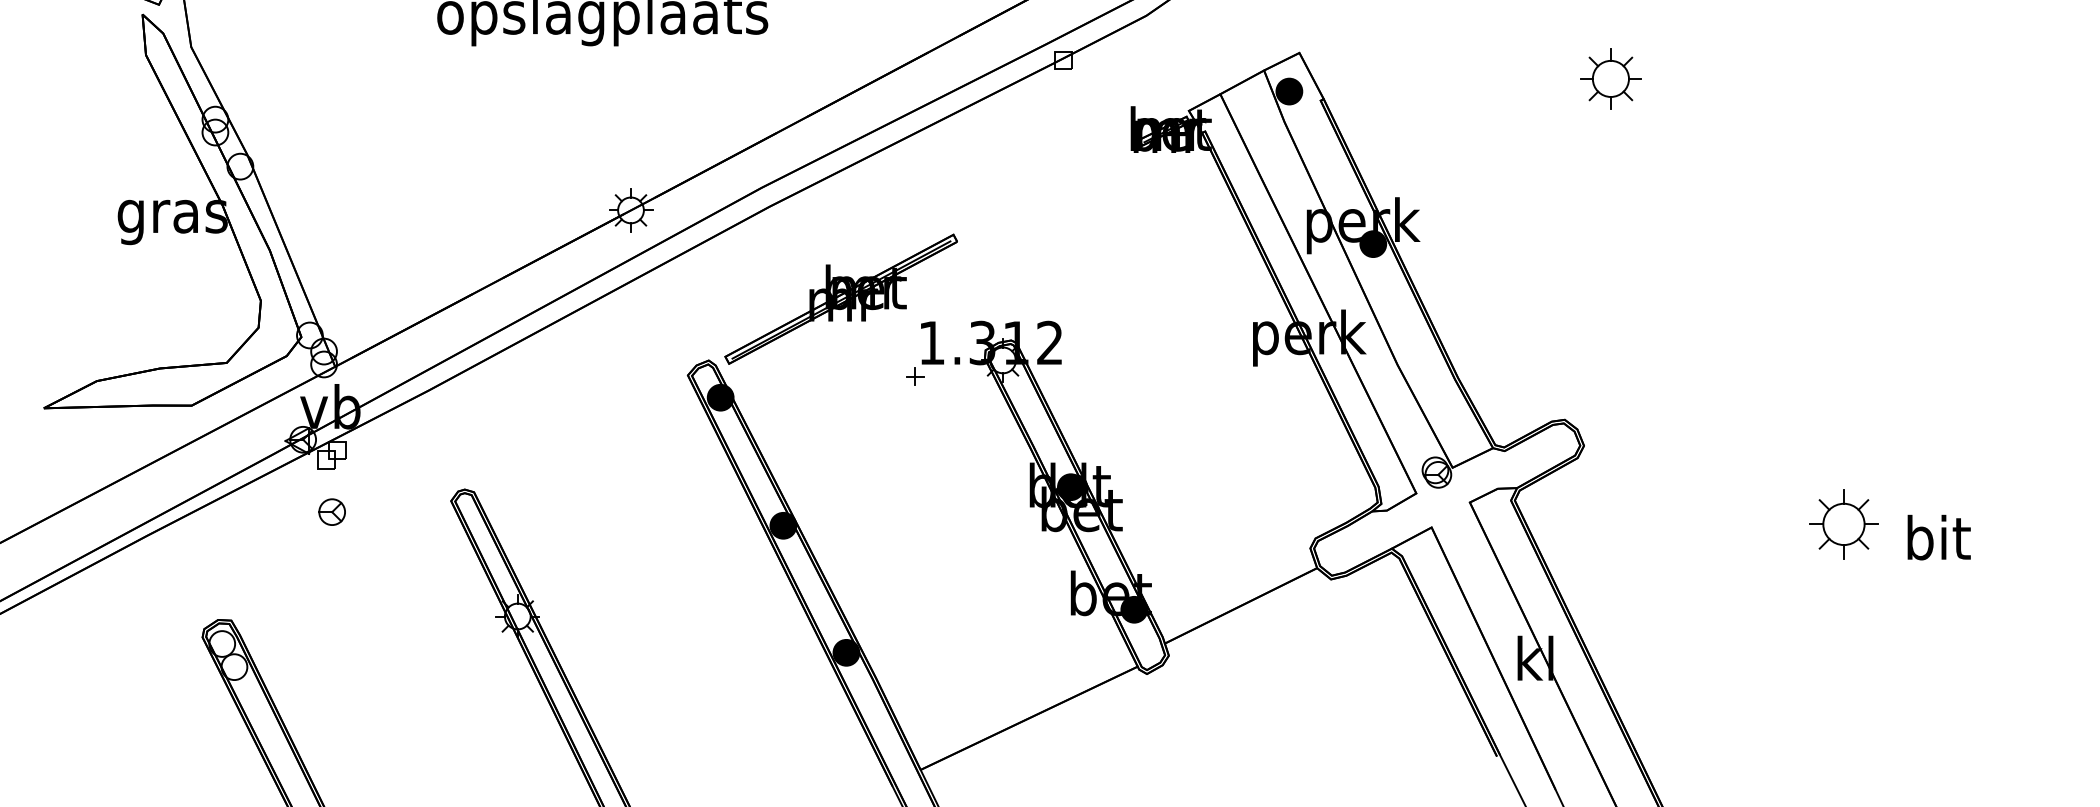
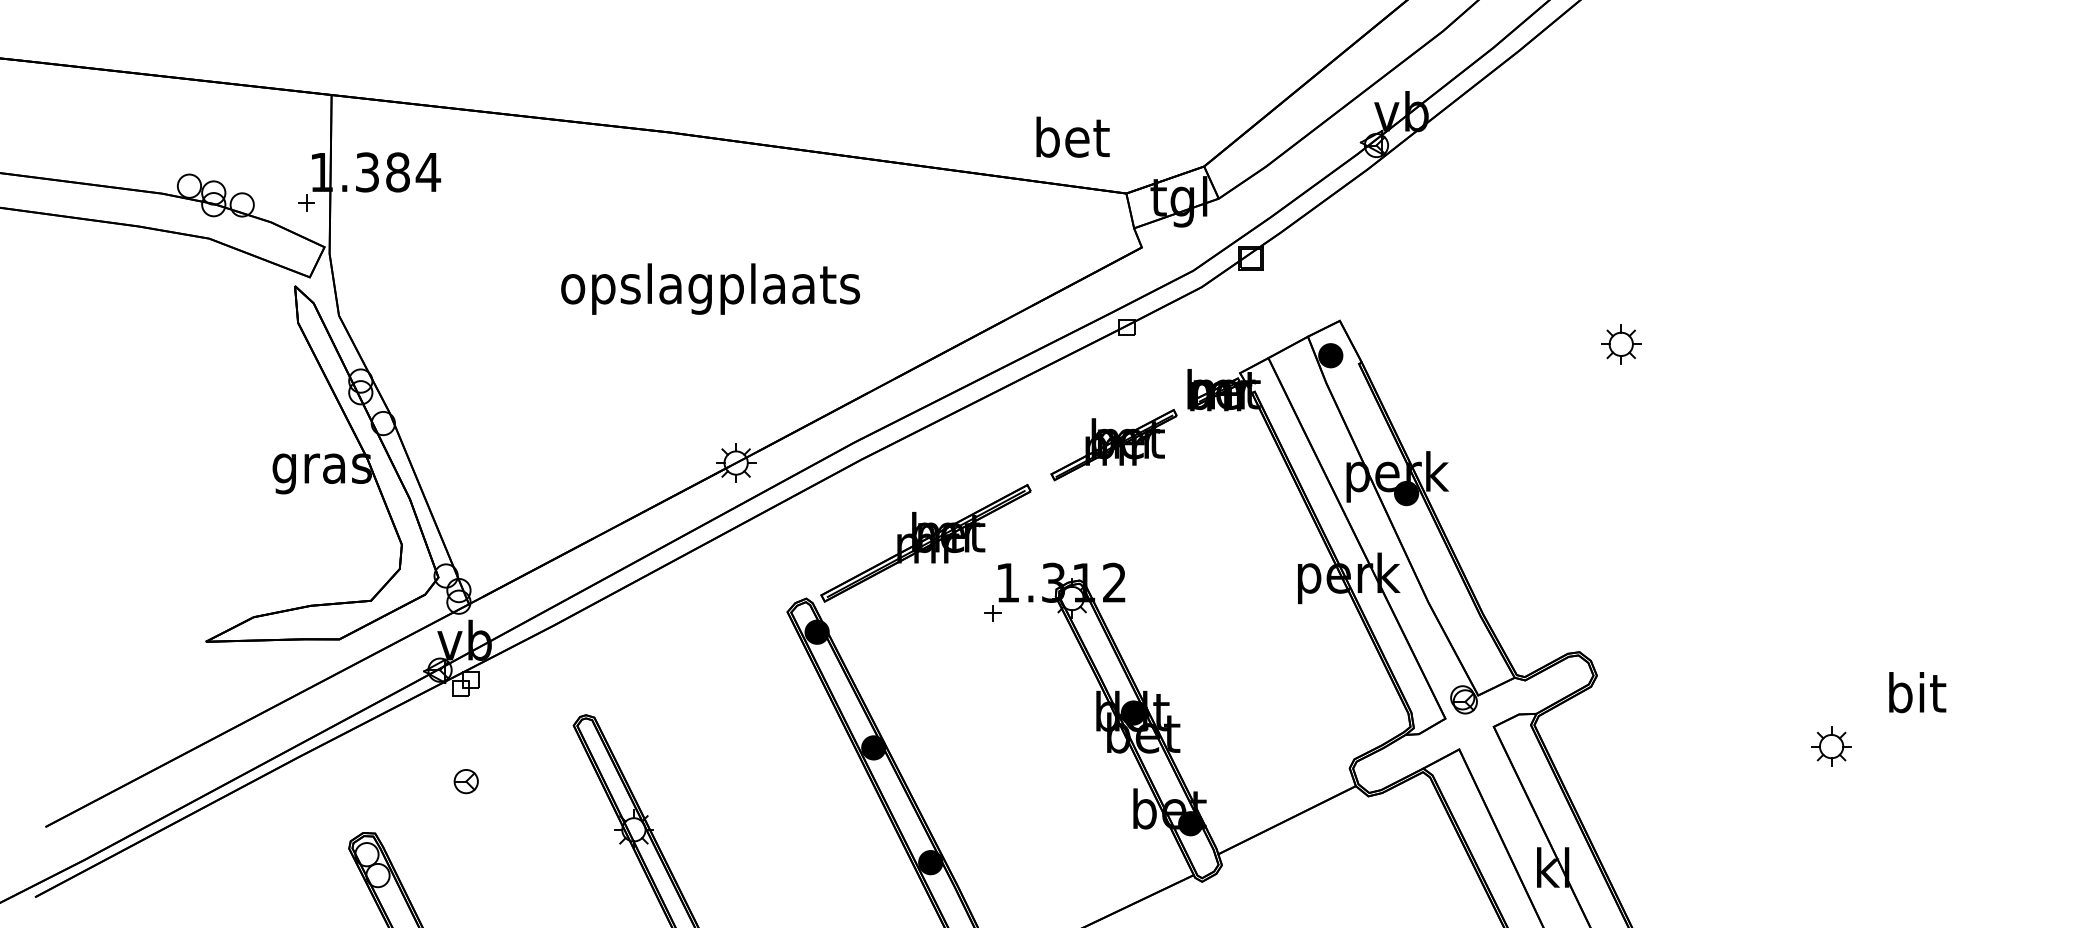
part: (1611, 79) -> (1621, 344), size x0.71
part: (1048, 190) -> (1113, 445), added
part: (331, 512) -> (465, 781), moved
part: (1843, 524) -> (1831, 746), size x0.62
text: (1938, 537) -> (1917, 692), moved

